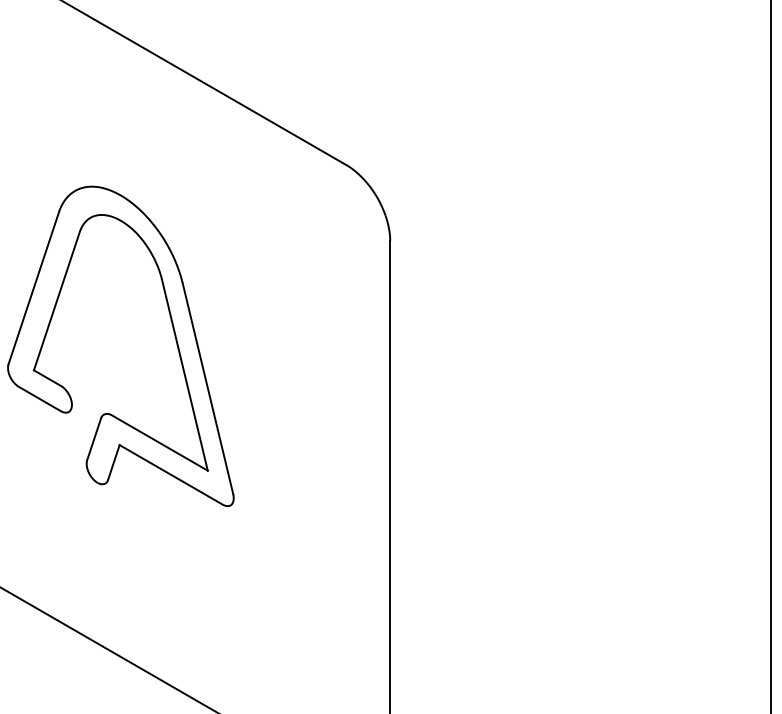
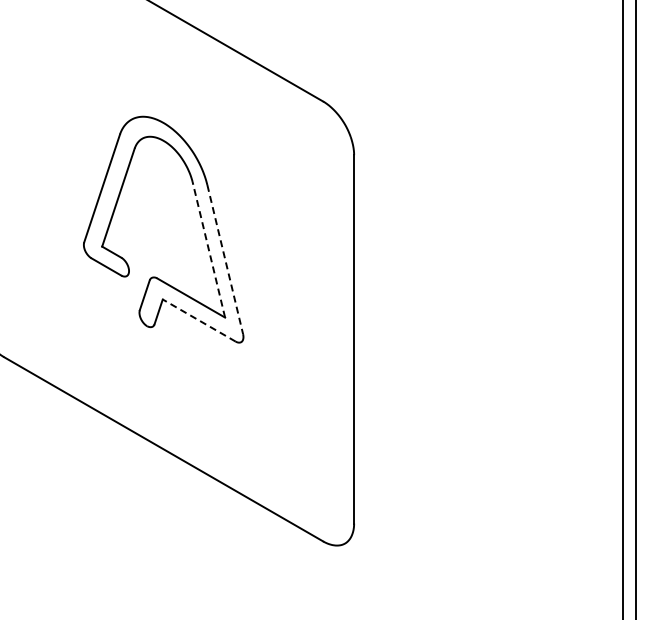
line: (184, 374) -> (208, 249), solid -> dashed
line: (208, 388) -> (225, 259), solid -> dashed
line: (170, 474) -> (198, 320), solid -> dashed

